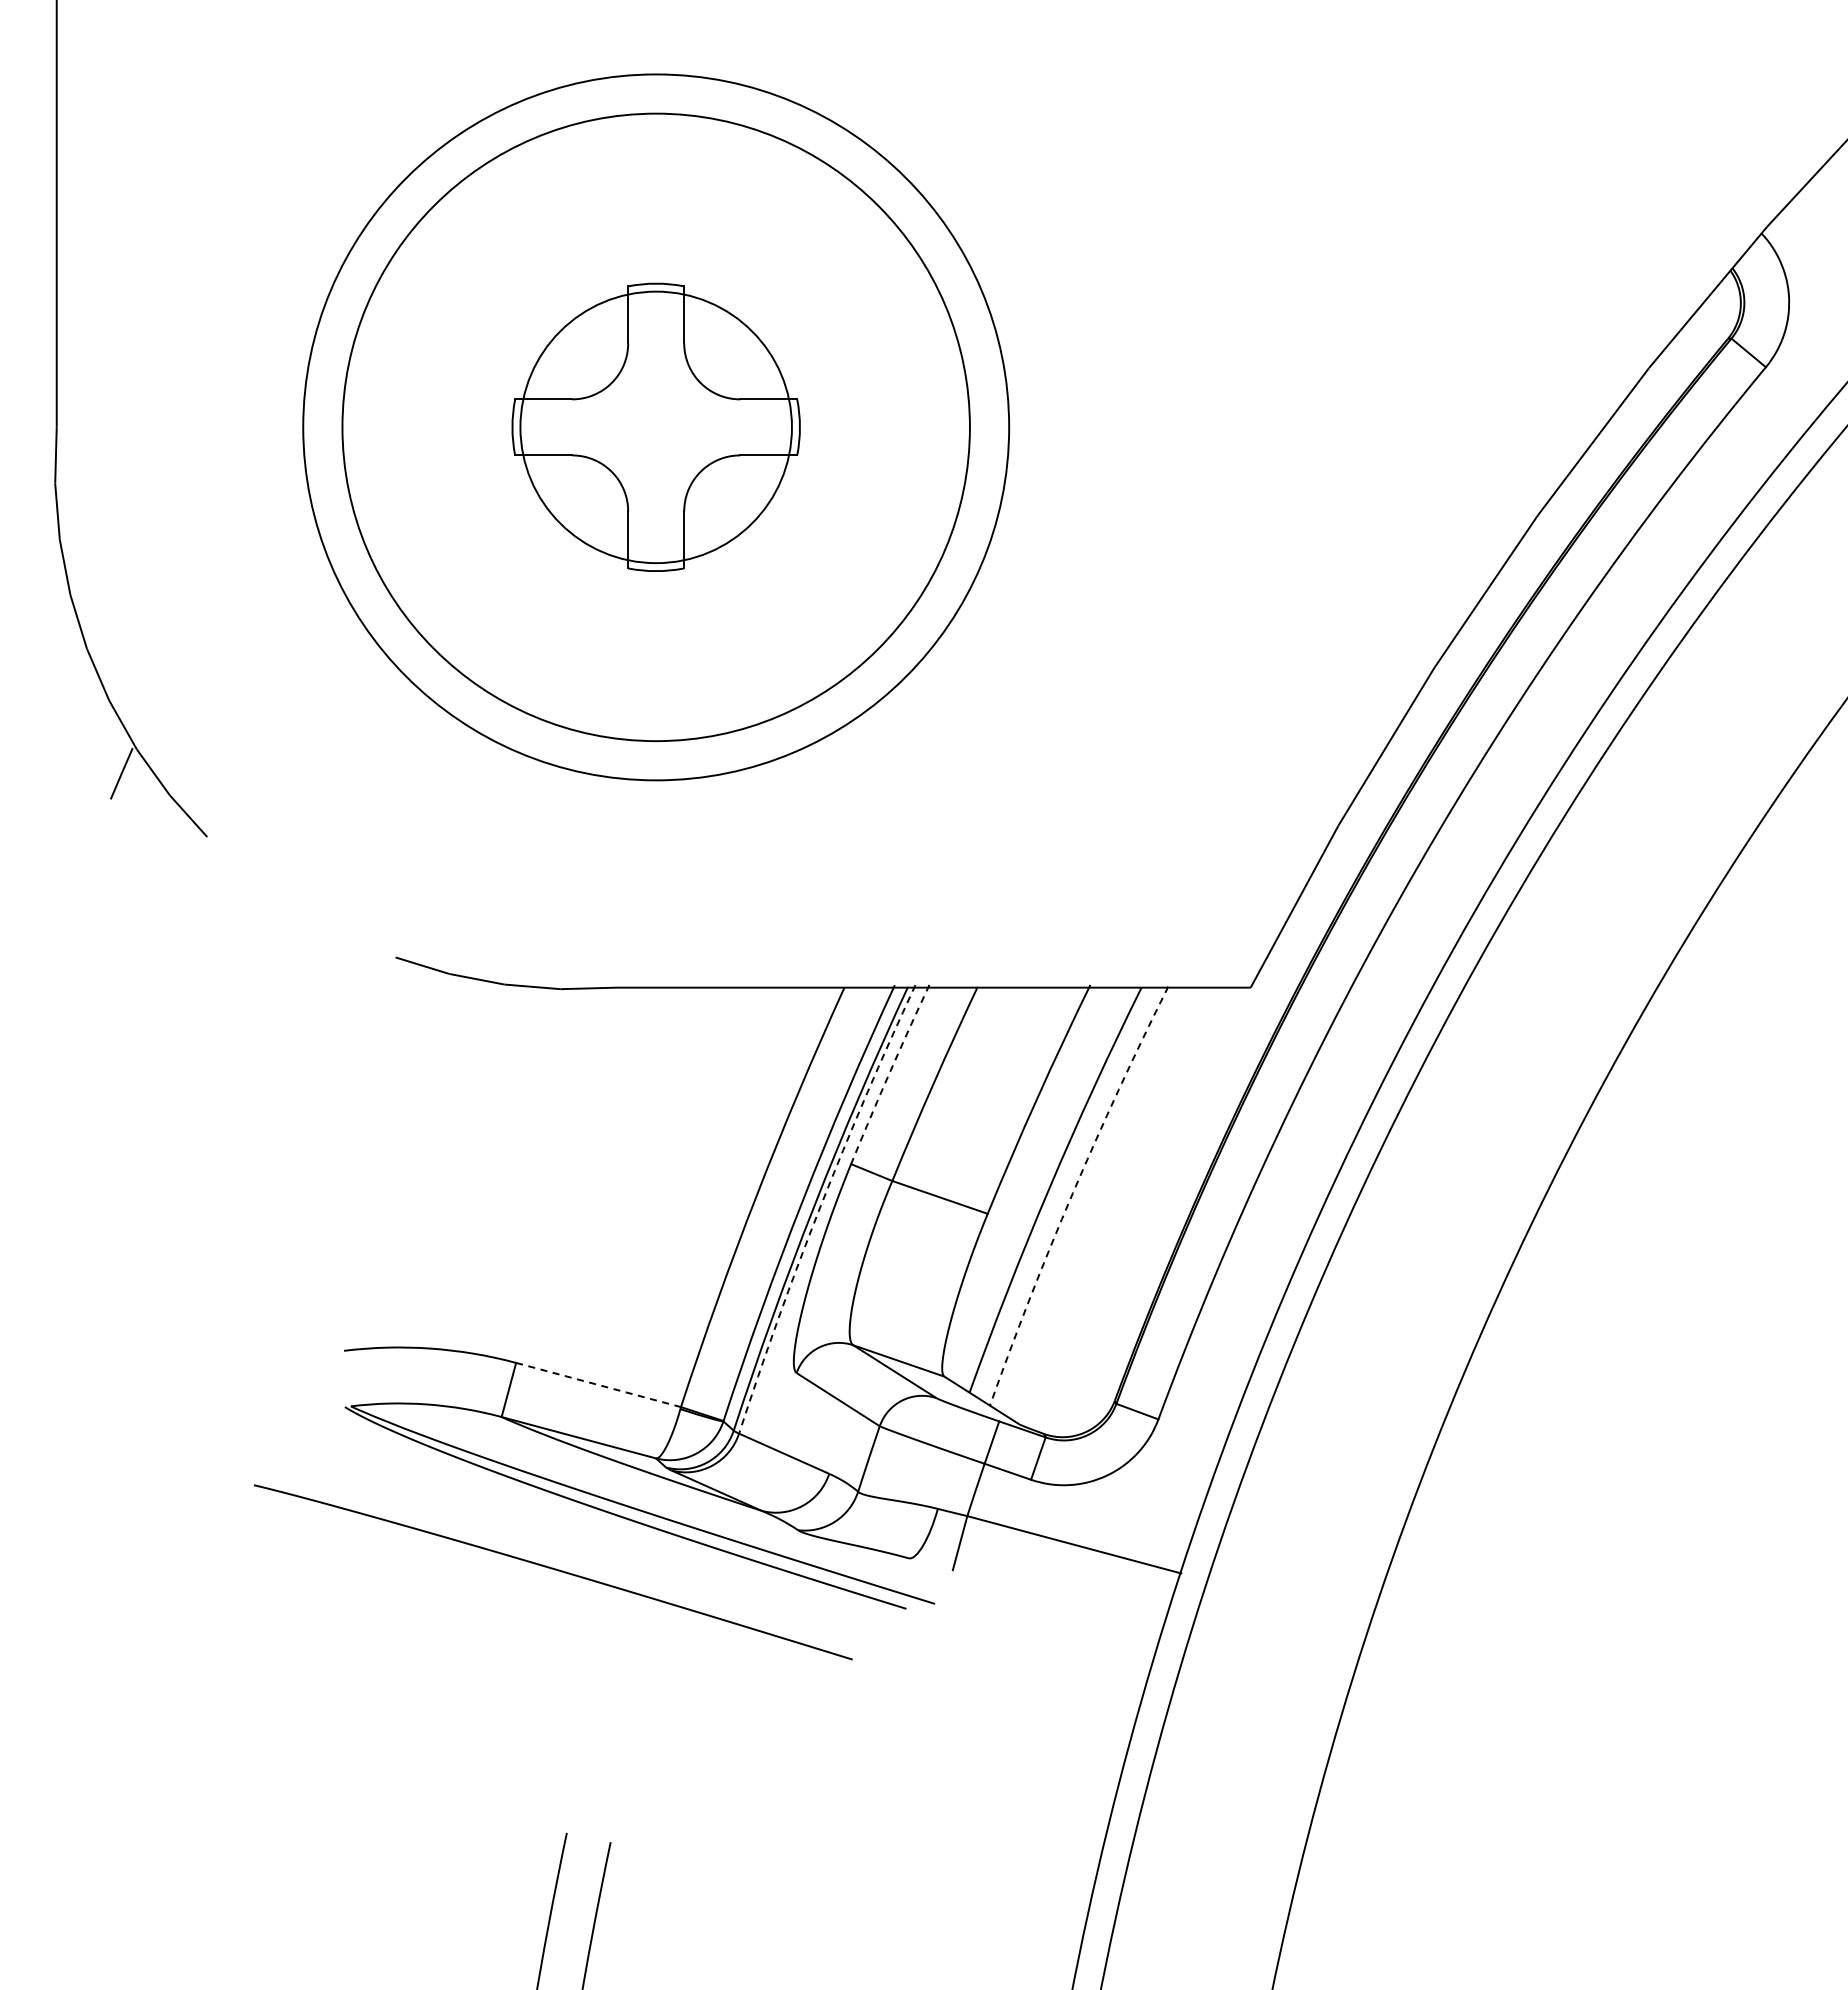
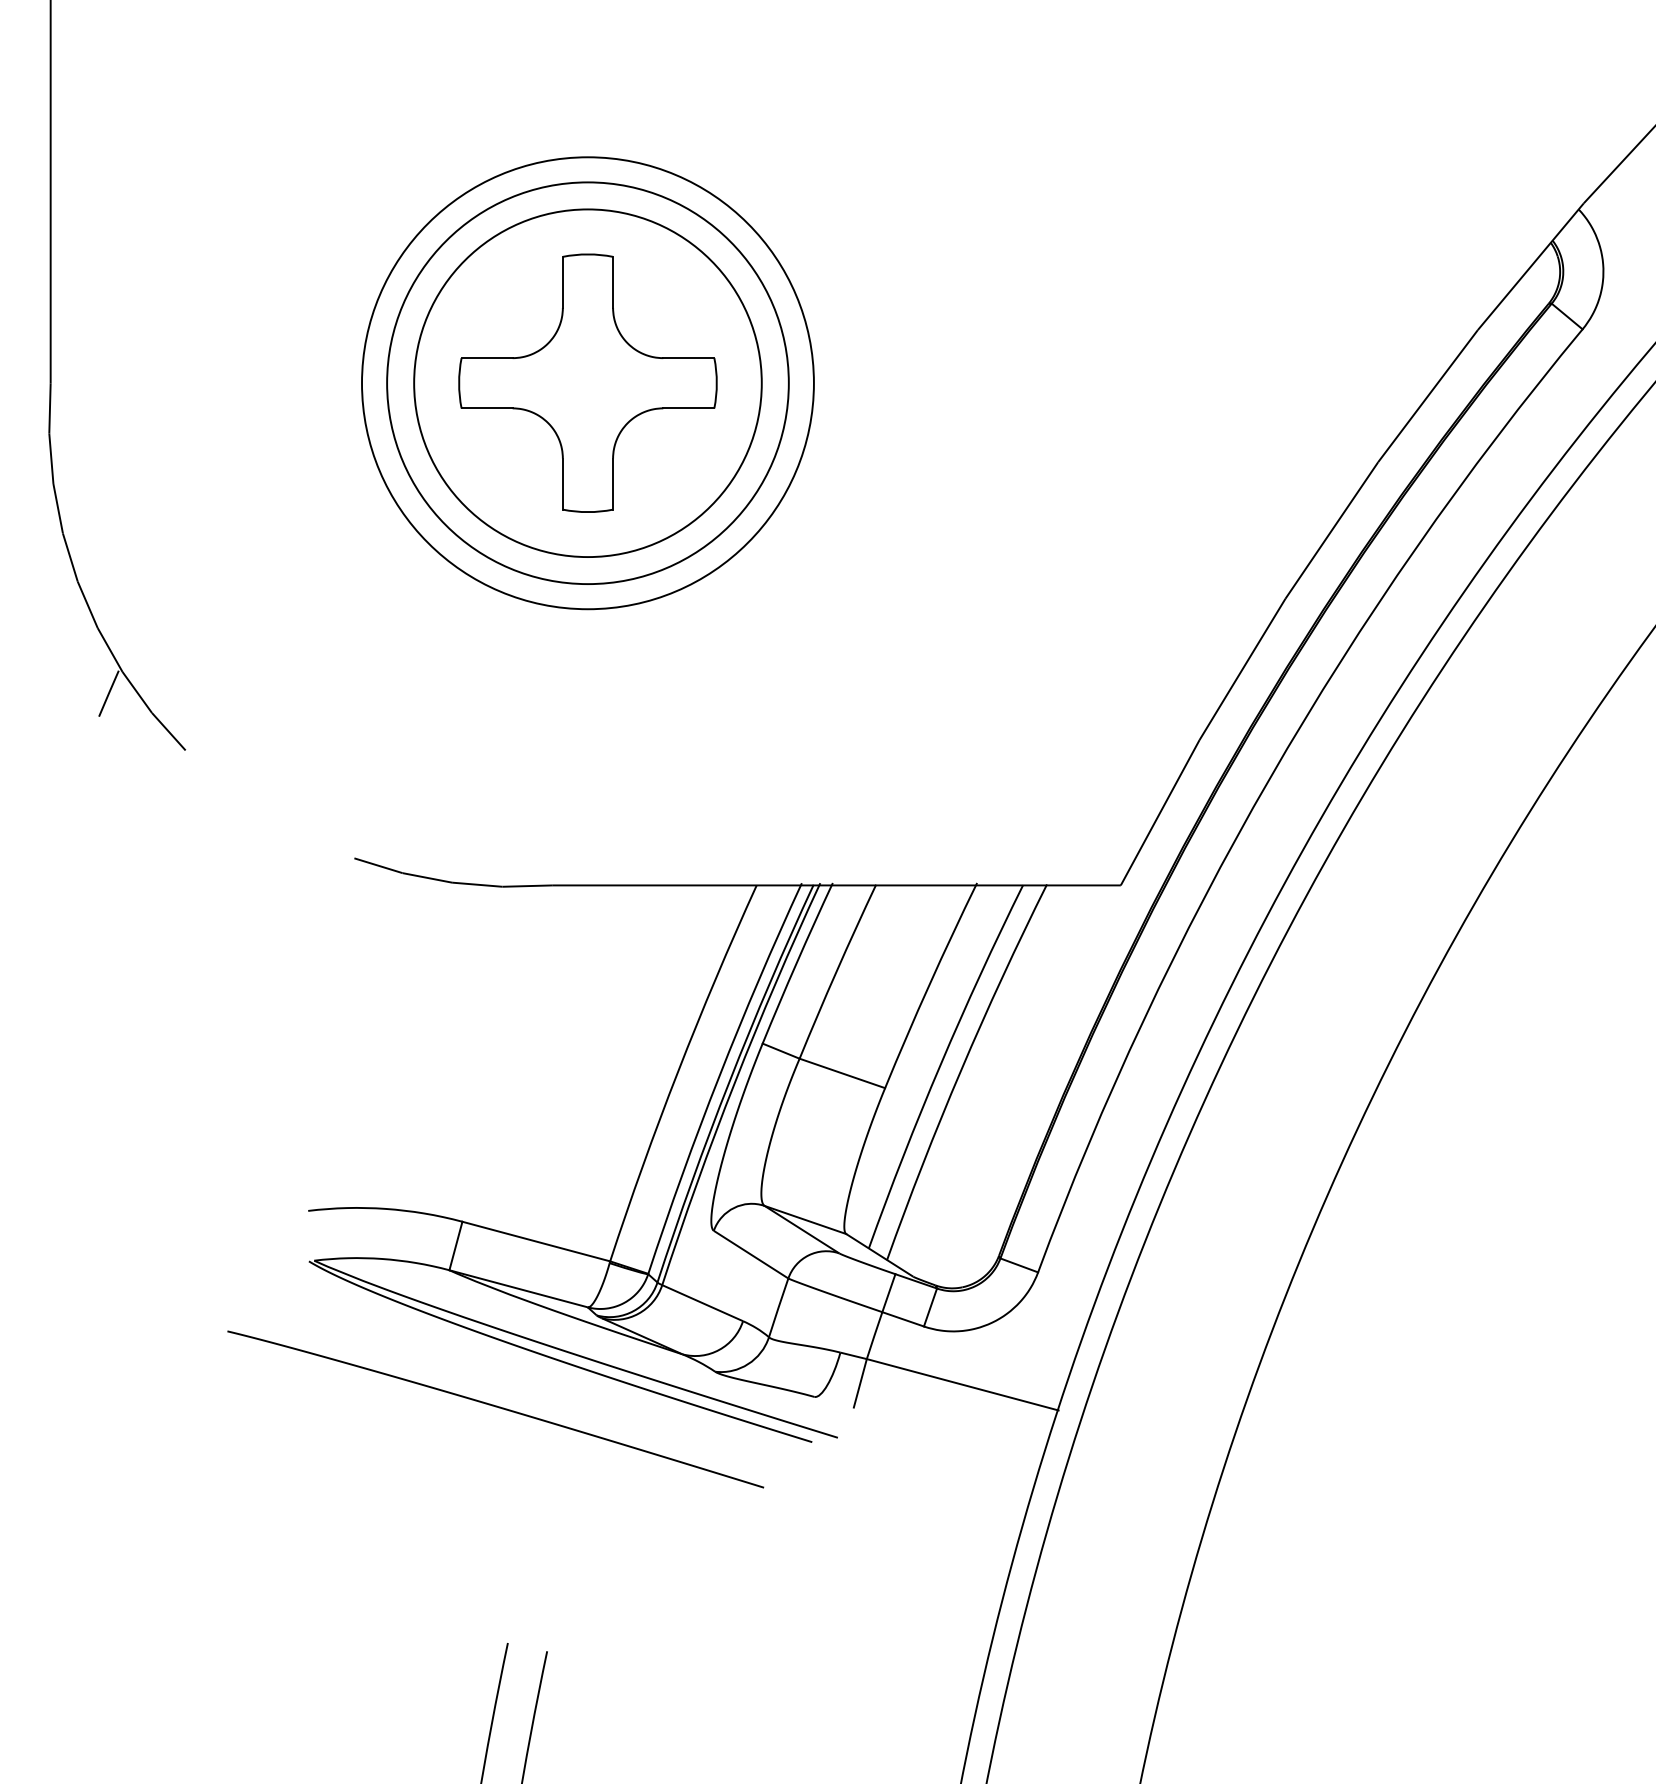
circle: (656, 427) -> (588, 383), size x0.71
circle: (656, 427) -> (588, 383), size x0.71
circle: (656, 427) -> (588, 383), size x1.43
arc: (889, 1074) -> (797, 963), dashed -> solid
arc: (1072, 1193) -> (961, 1069), dashed -> solid
arc: (820, 1206) -> (735, 1081), dashed -> solid
line: (599, 1385) -> (537, 1242), dashed -> solid

